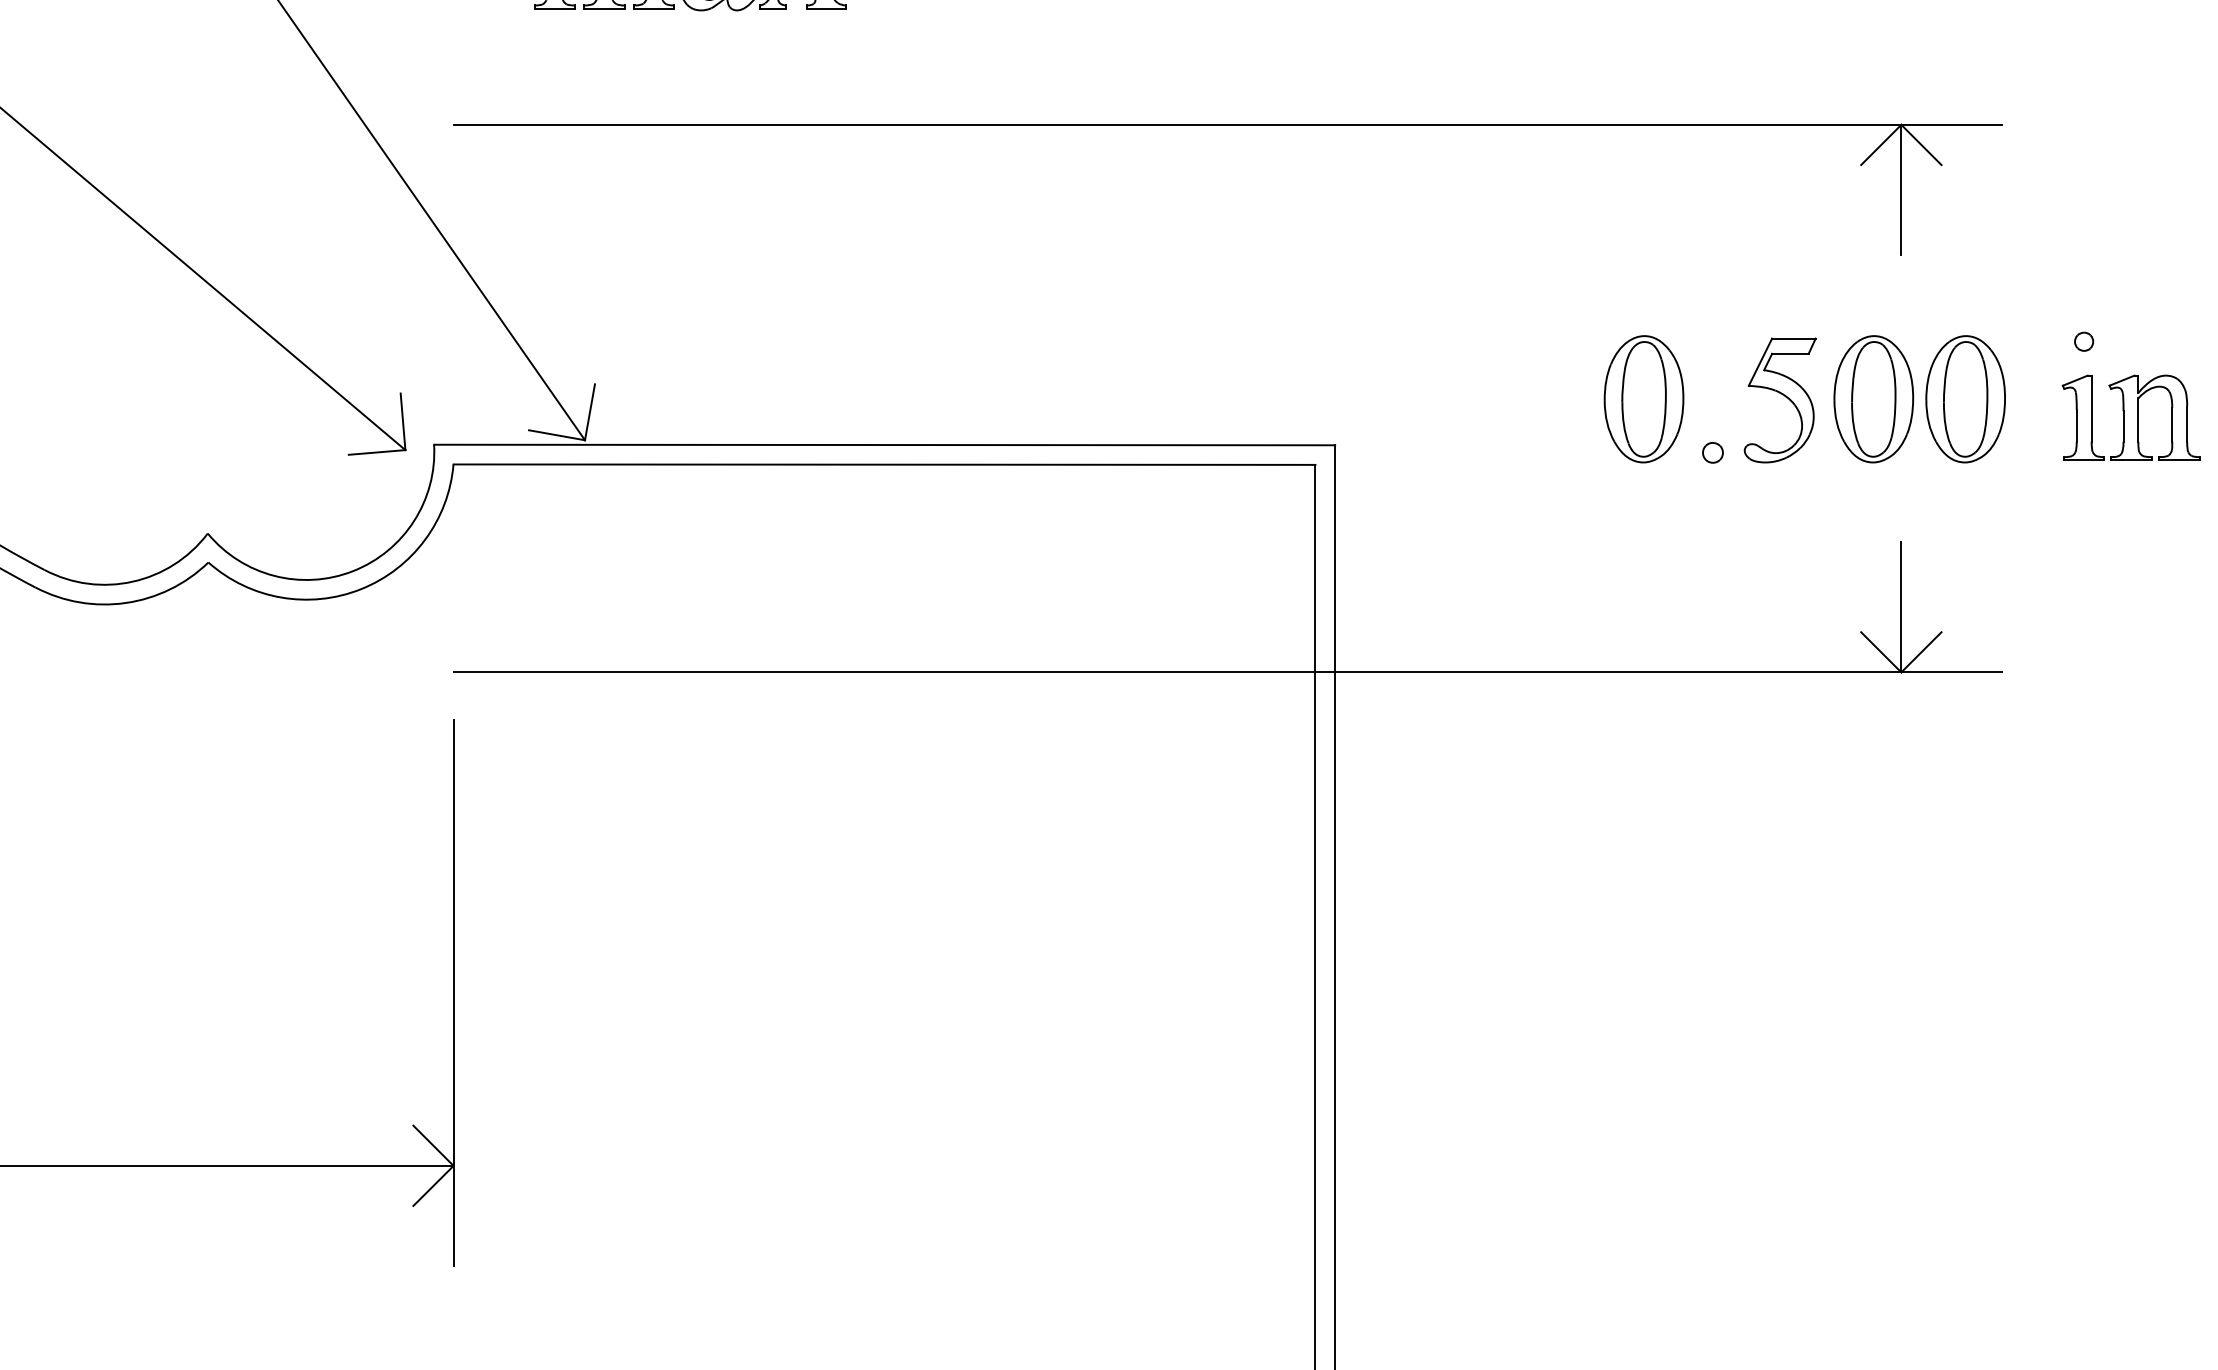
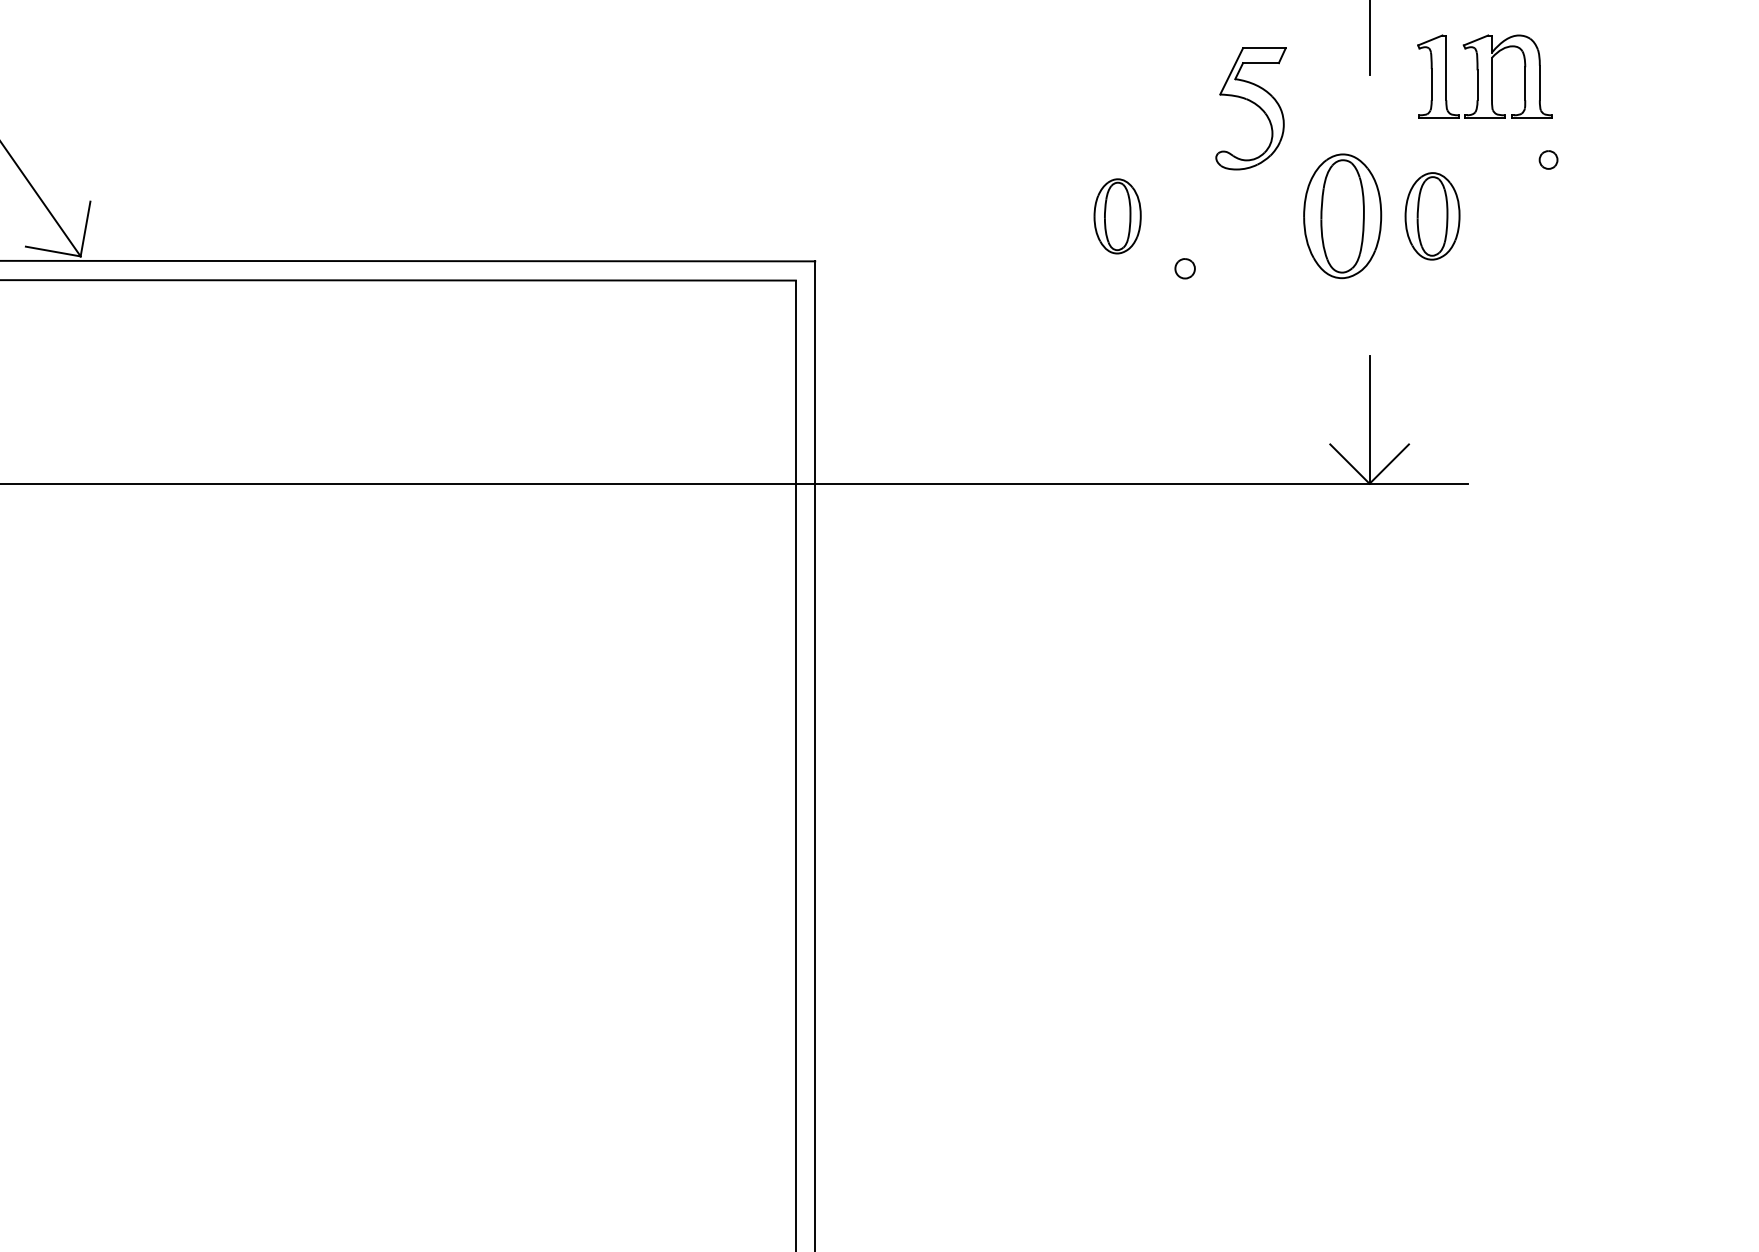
part: (1643, 399) -> (1117, 216), size x0.6
part: (1965, 399) -> (1432, 216), size x0.7
part: (1779, 400) -> (1250, 108), moved
part: (2130, 417) -> (1484, 76), moved

